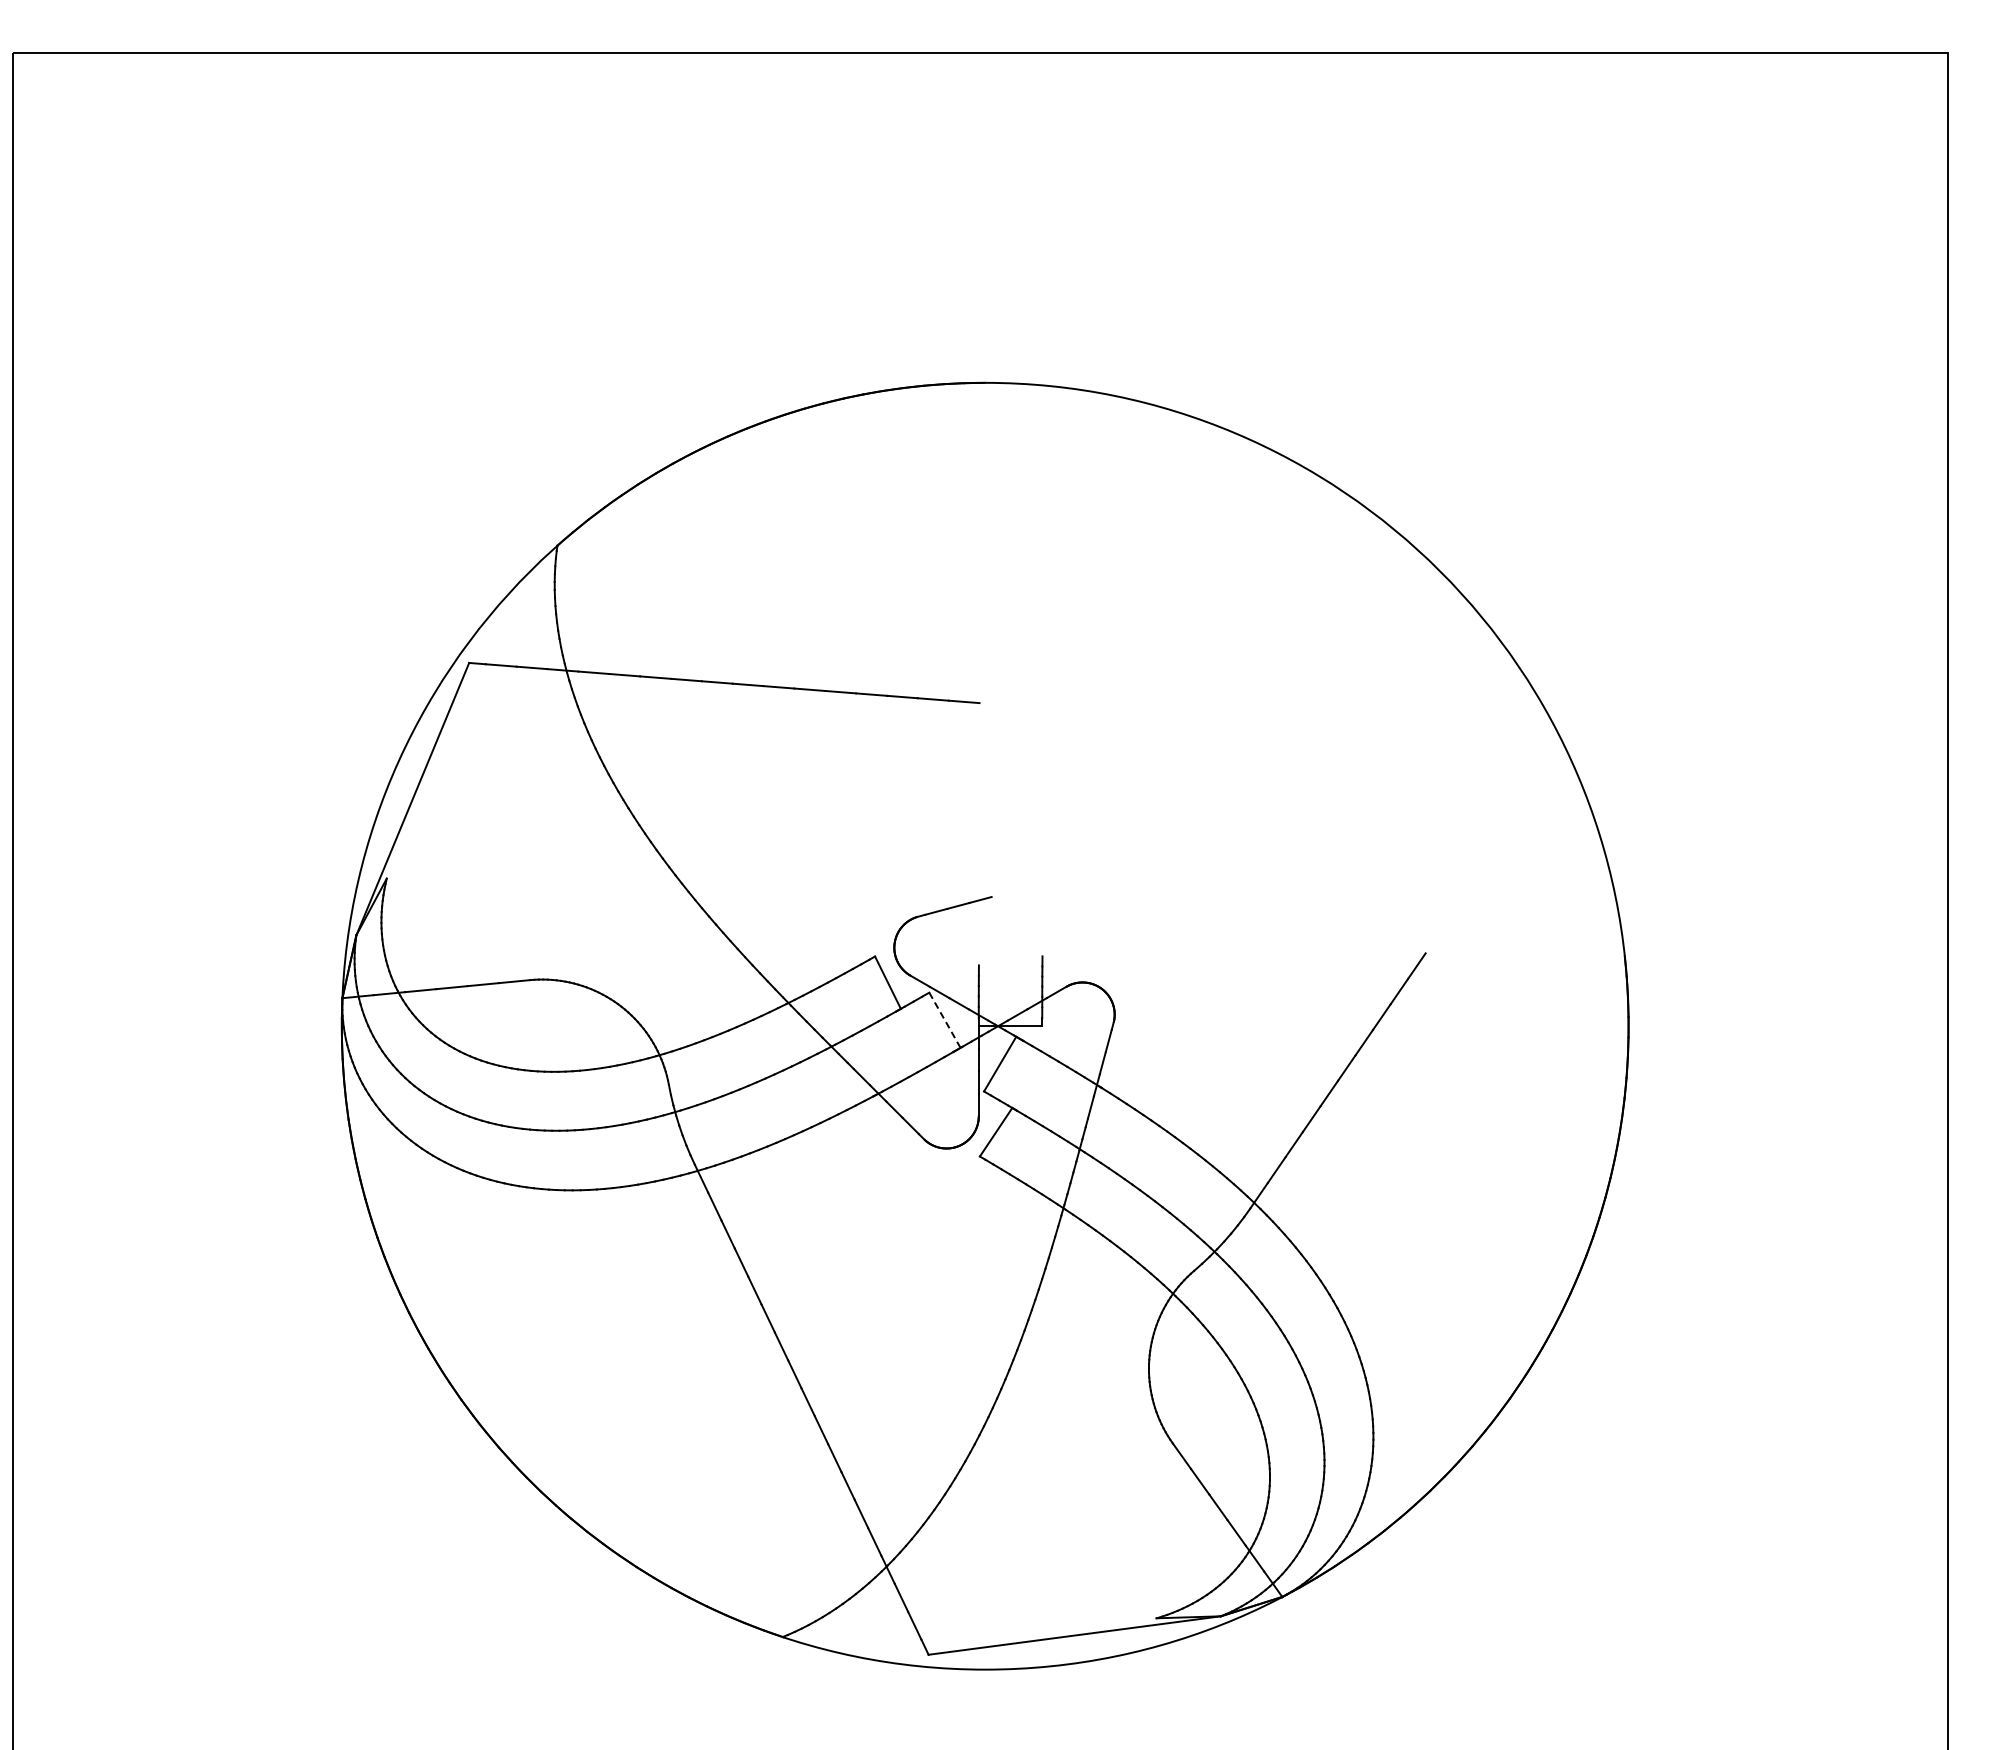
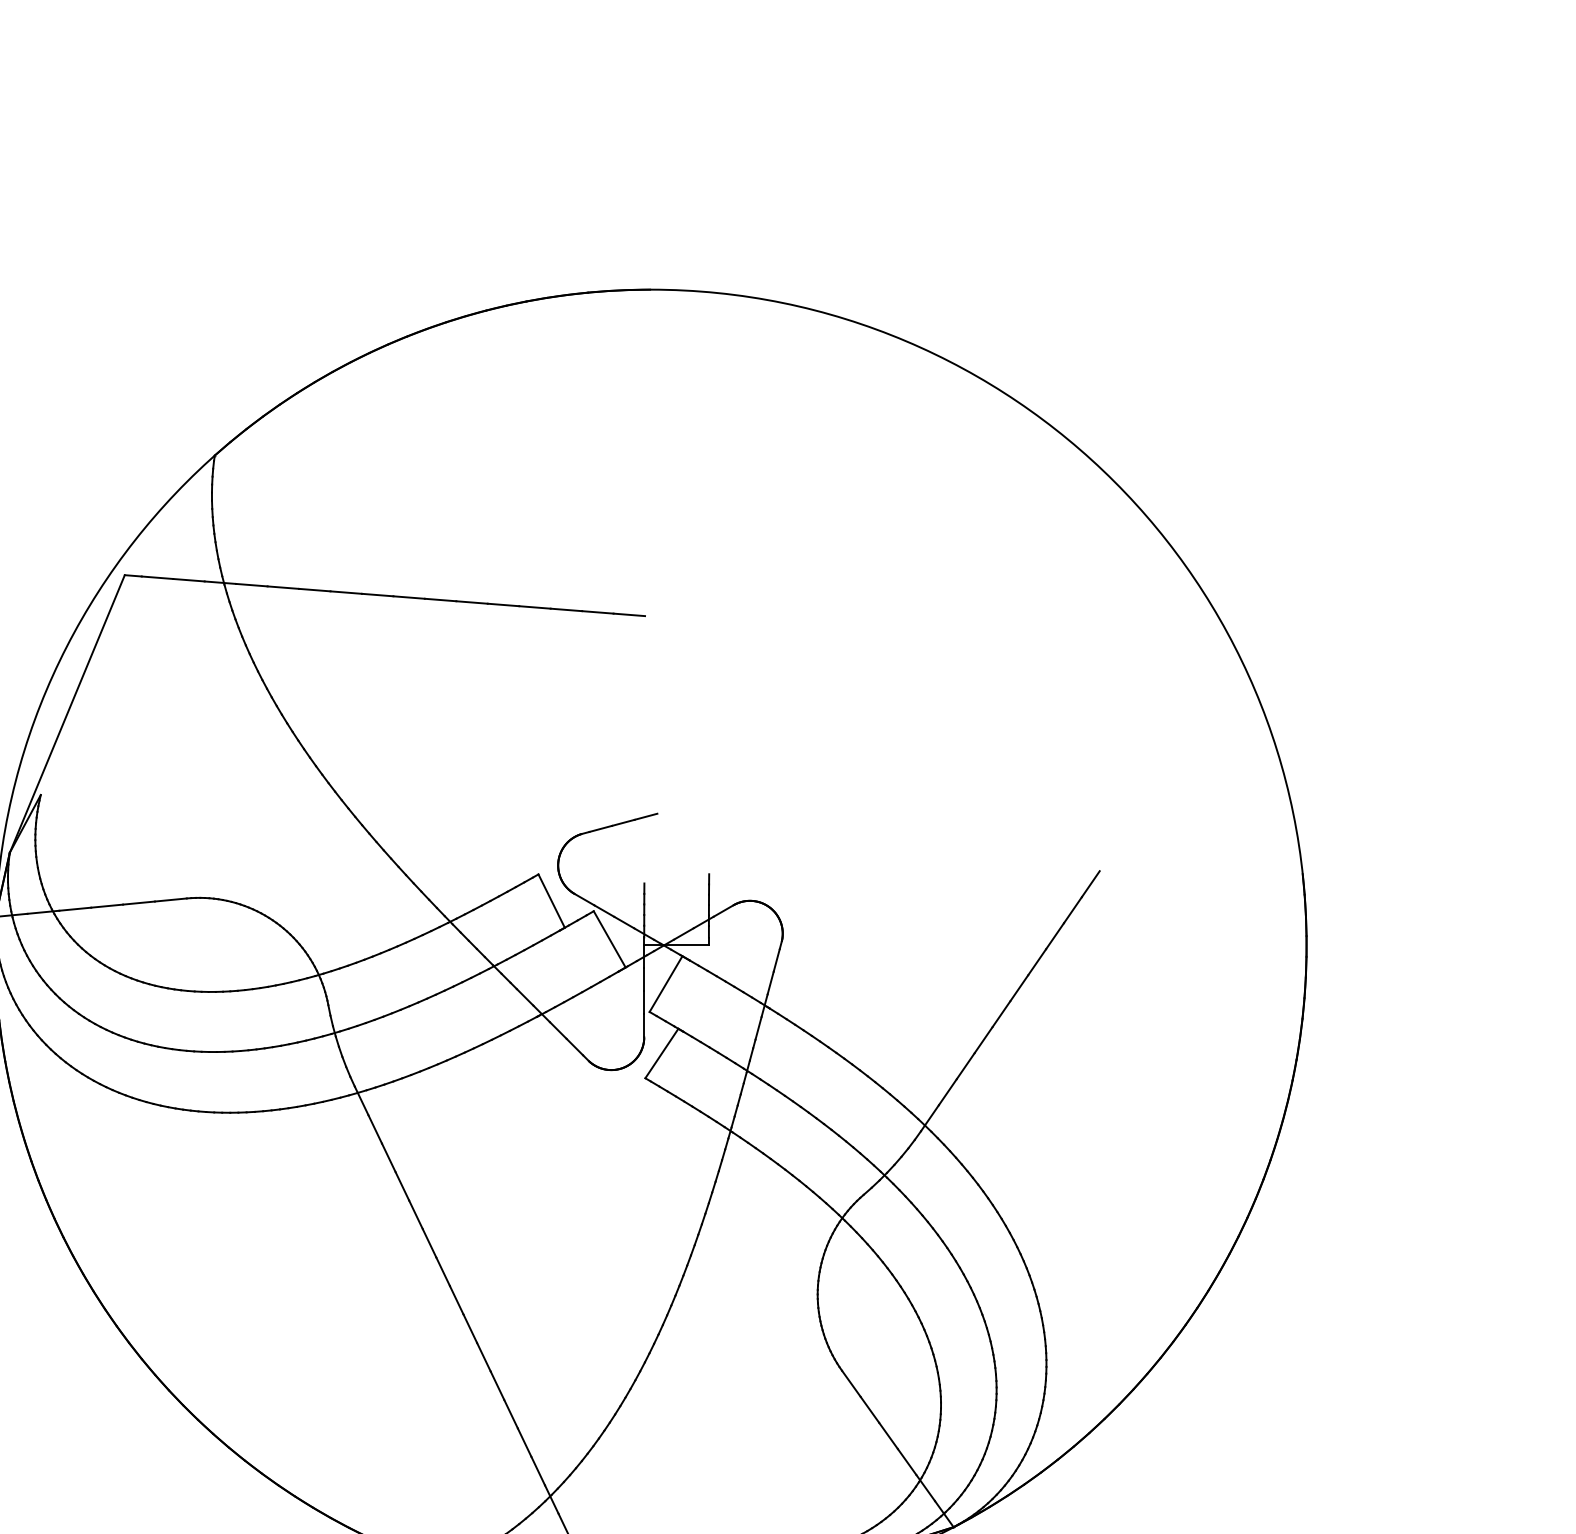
line: (944, 1020) -> (609, 939), dashed -> solid

